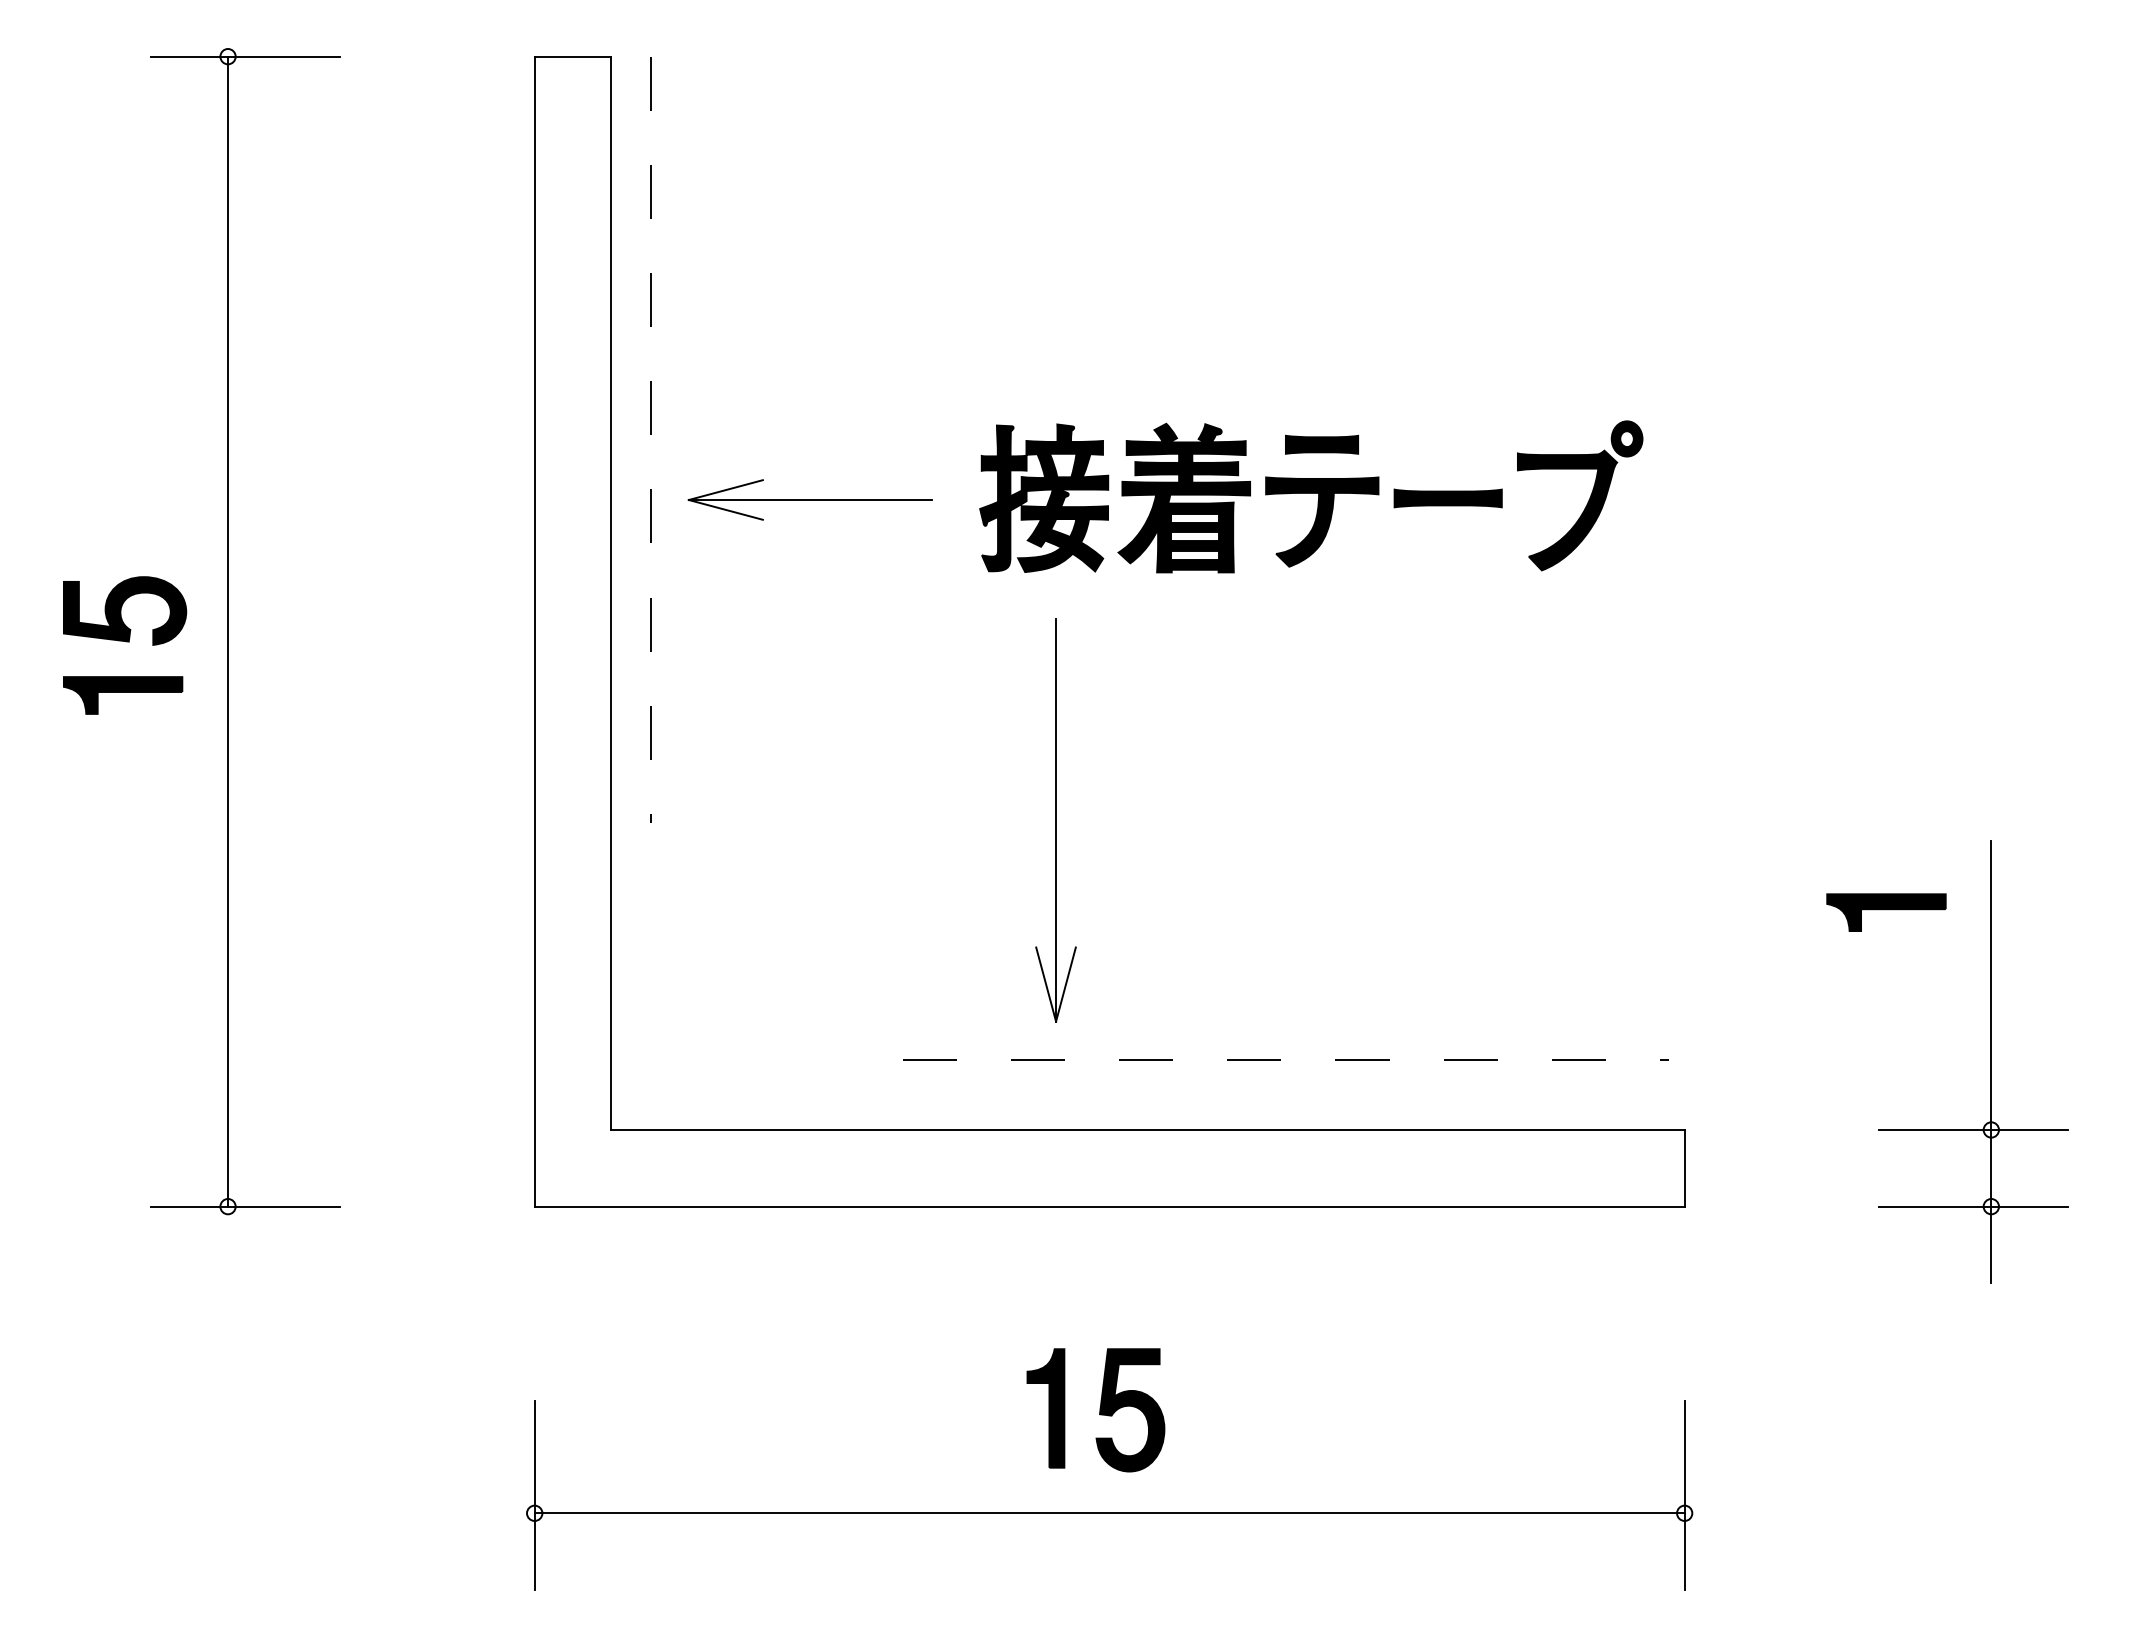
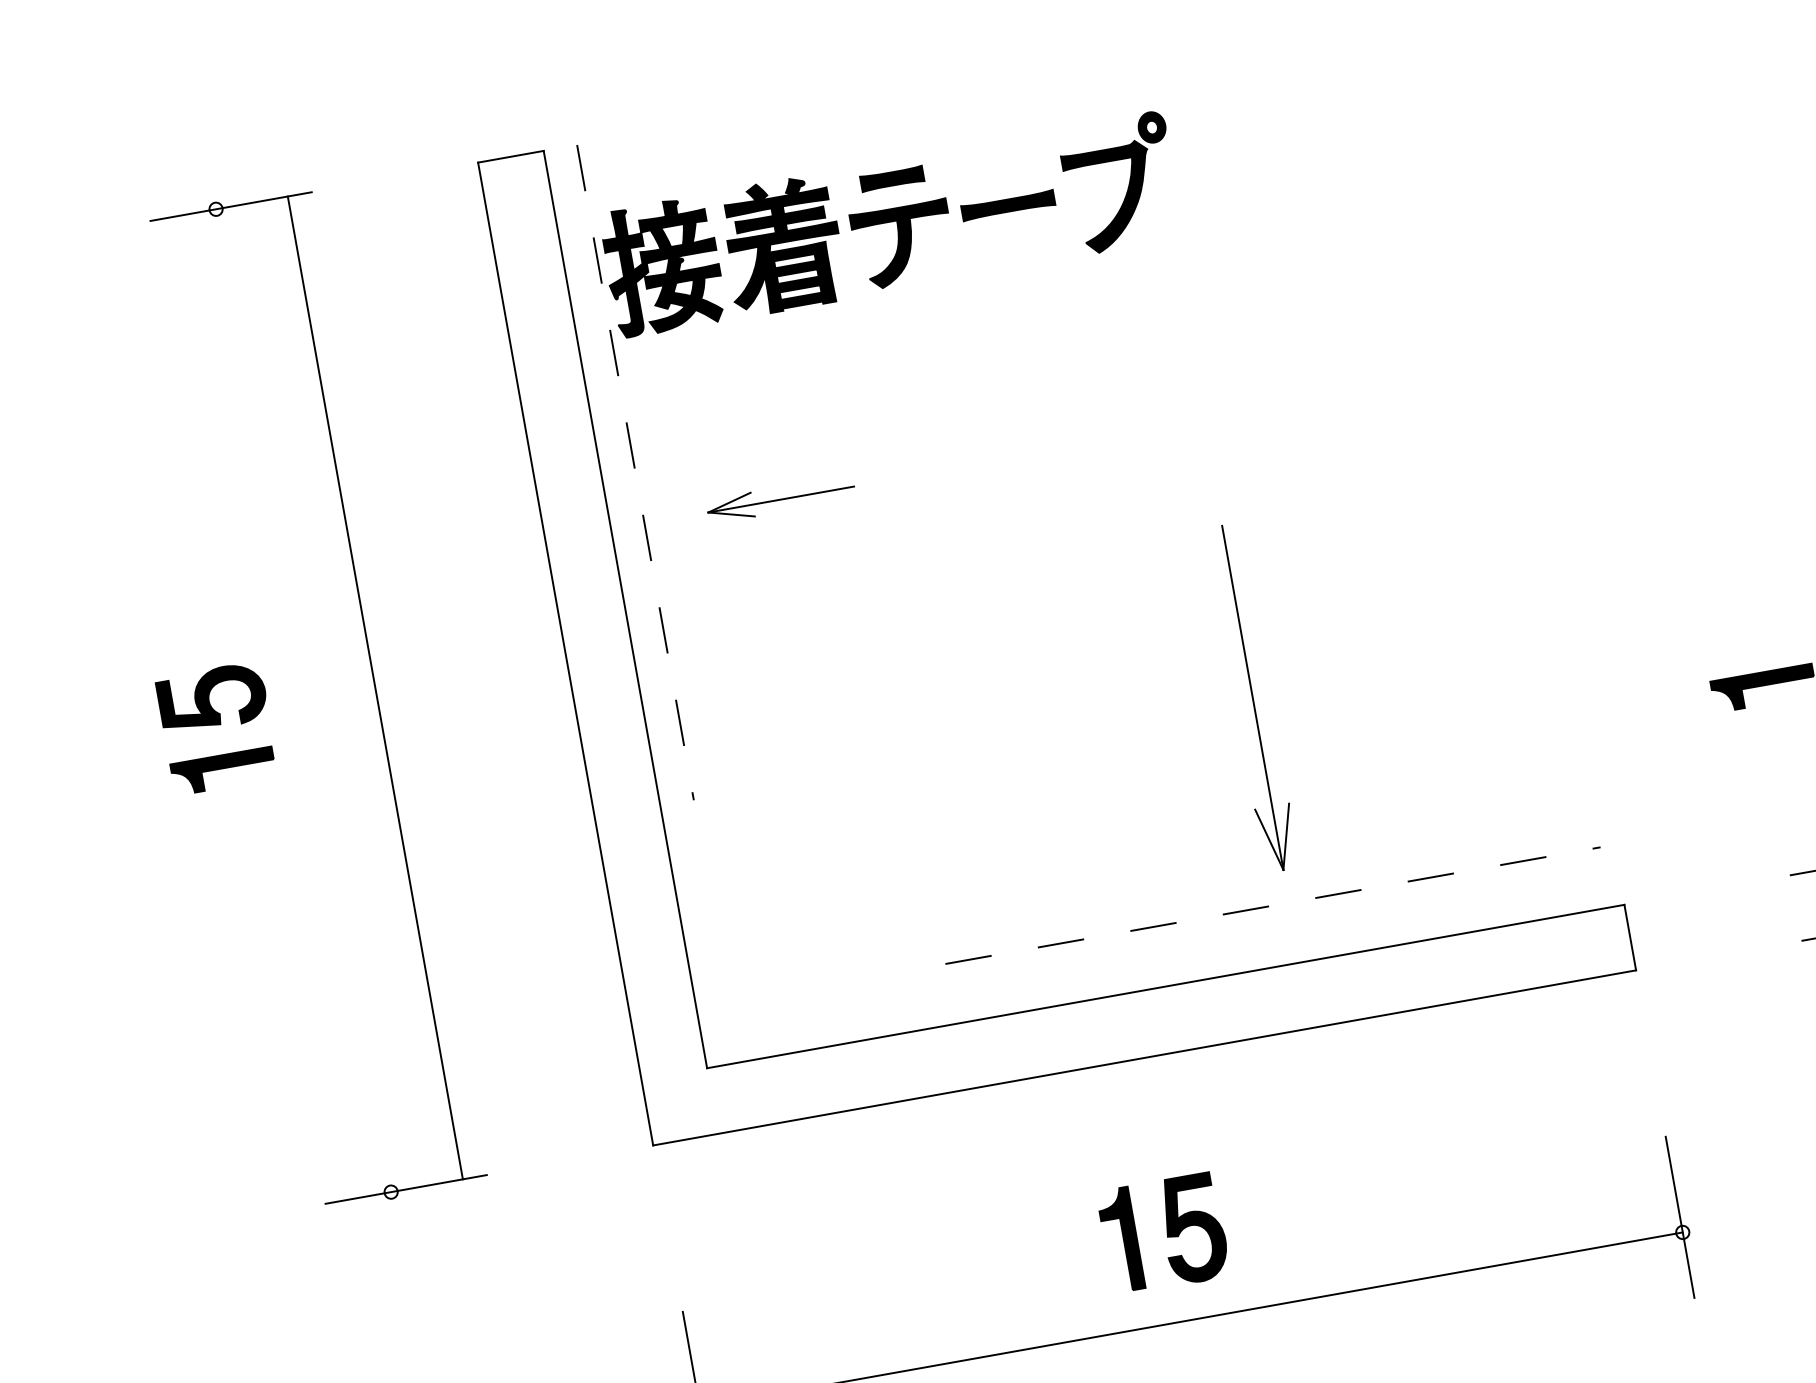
part: (1311, 496) -> (891, 224), moved
part: (809, 499) -> (780, 499), size x0.7
line: (228, 631) -> (375, 687), moved
part: (1055, 820) -> (1252, 698), moved

